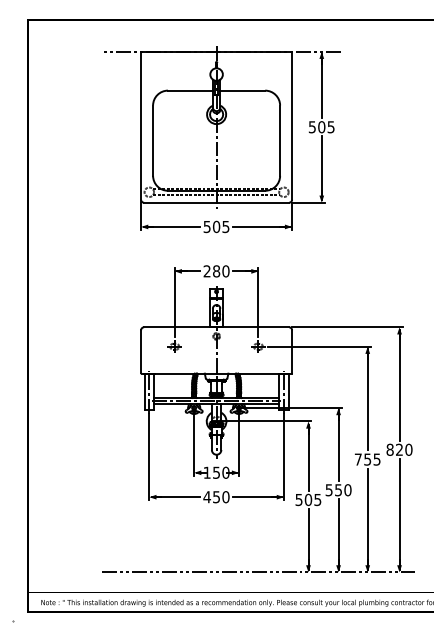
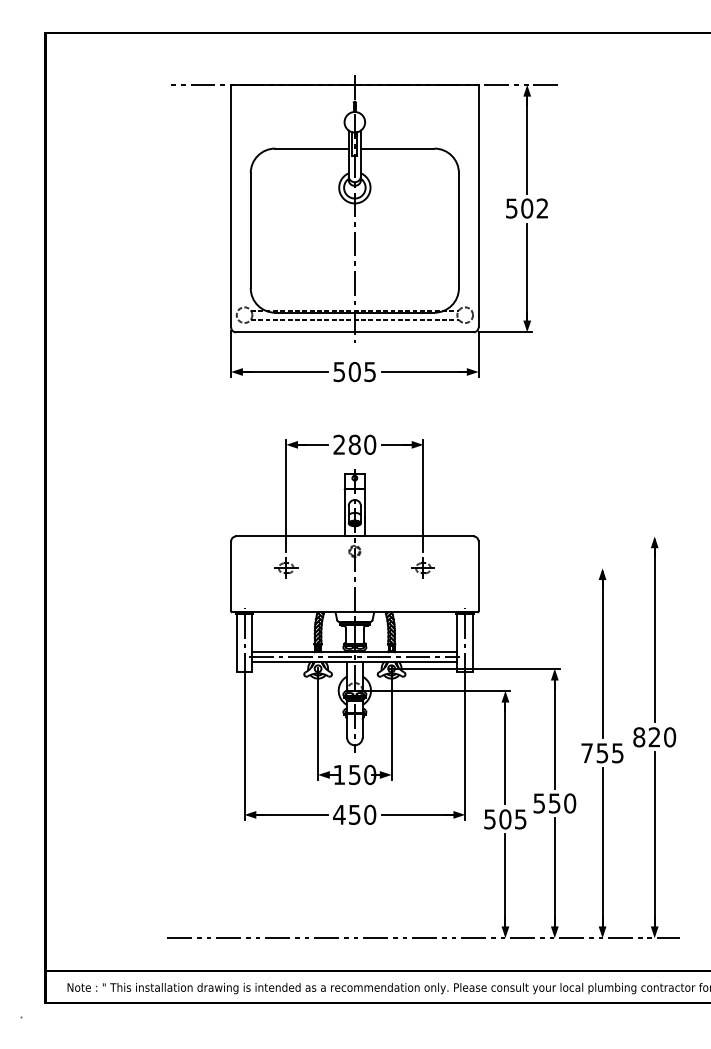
text: (330, 127) -> (541, 209), 505 -> 502
line: (346, 327) -> (567, 536), removed
line: (319, 346) -> (523, 567), removed

